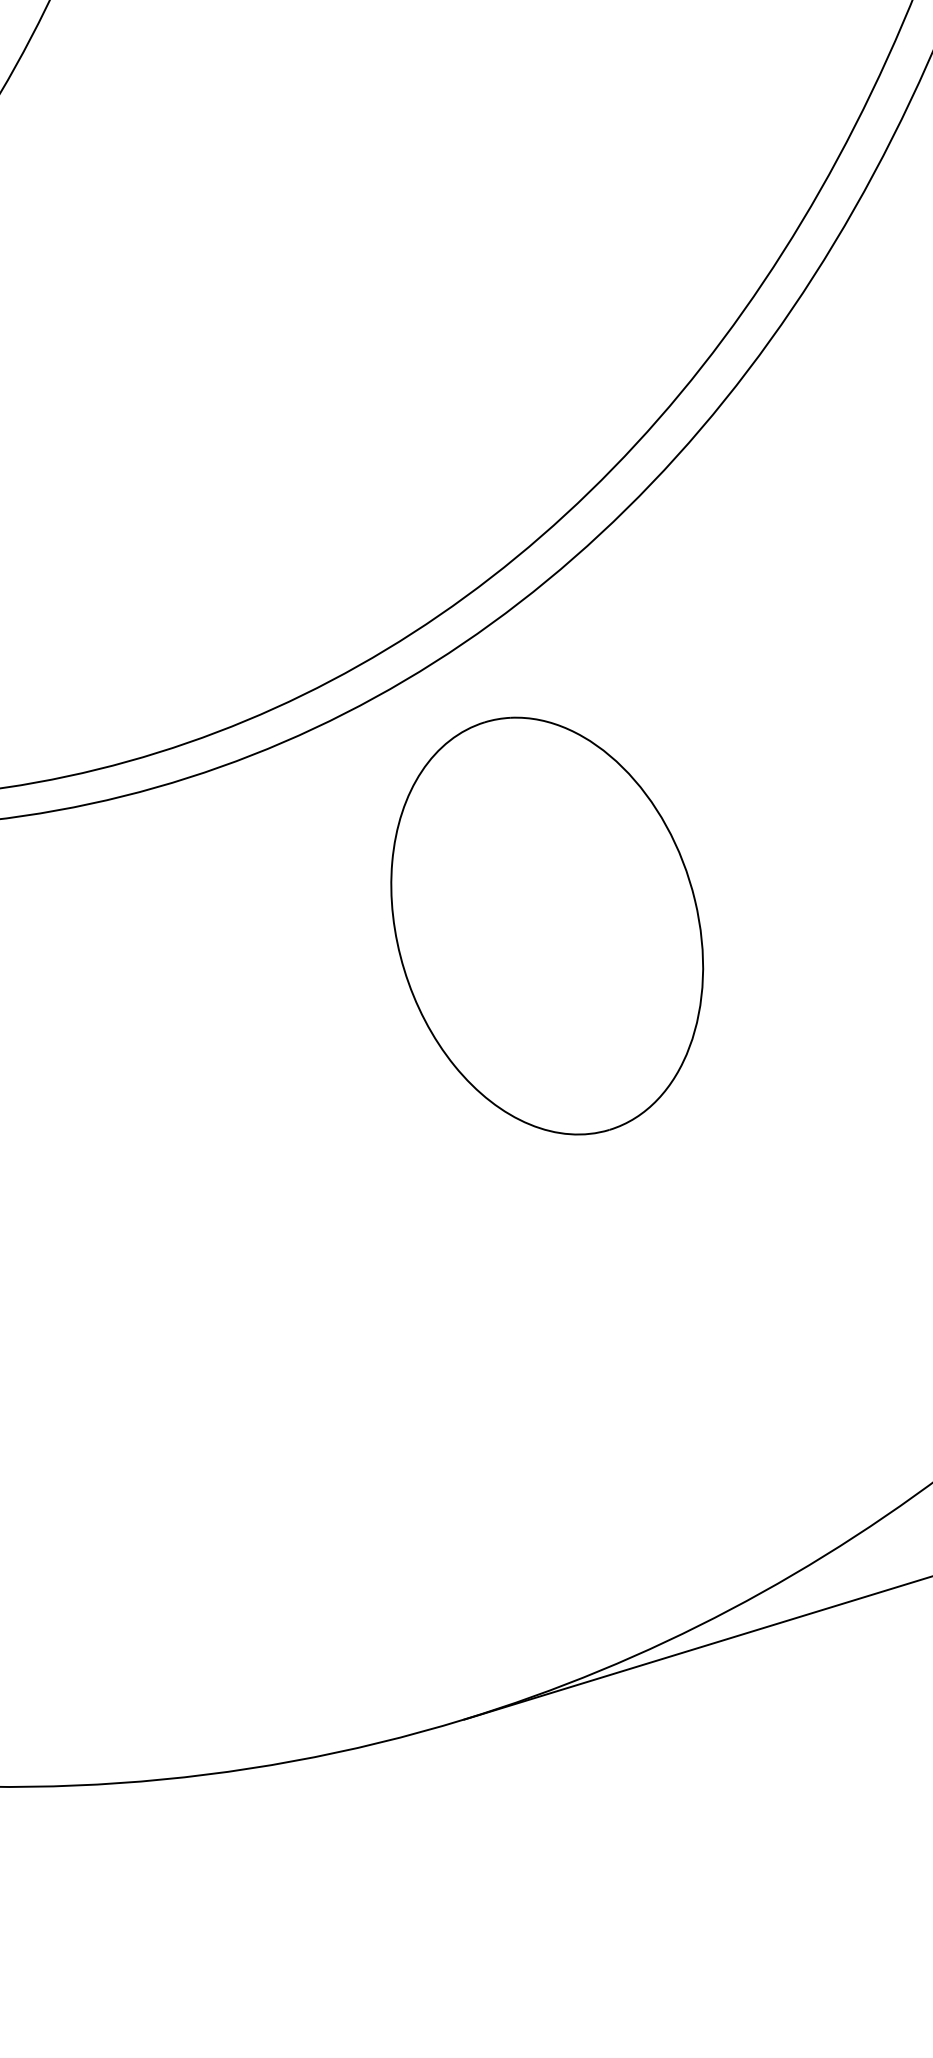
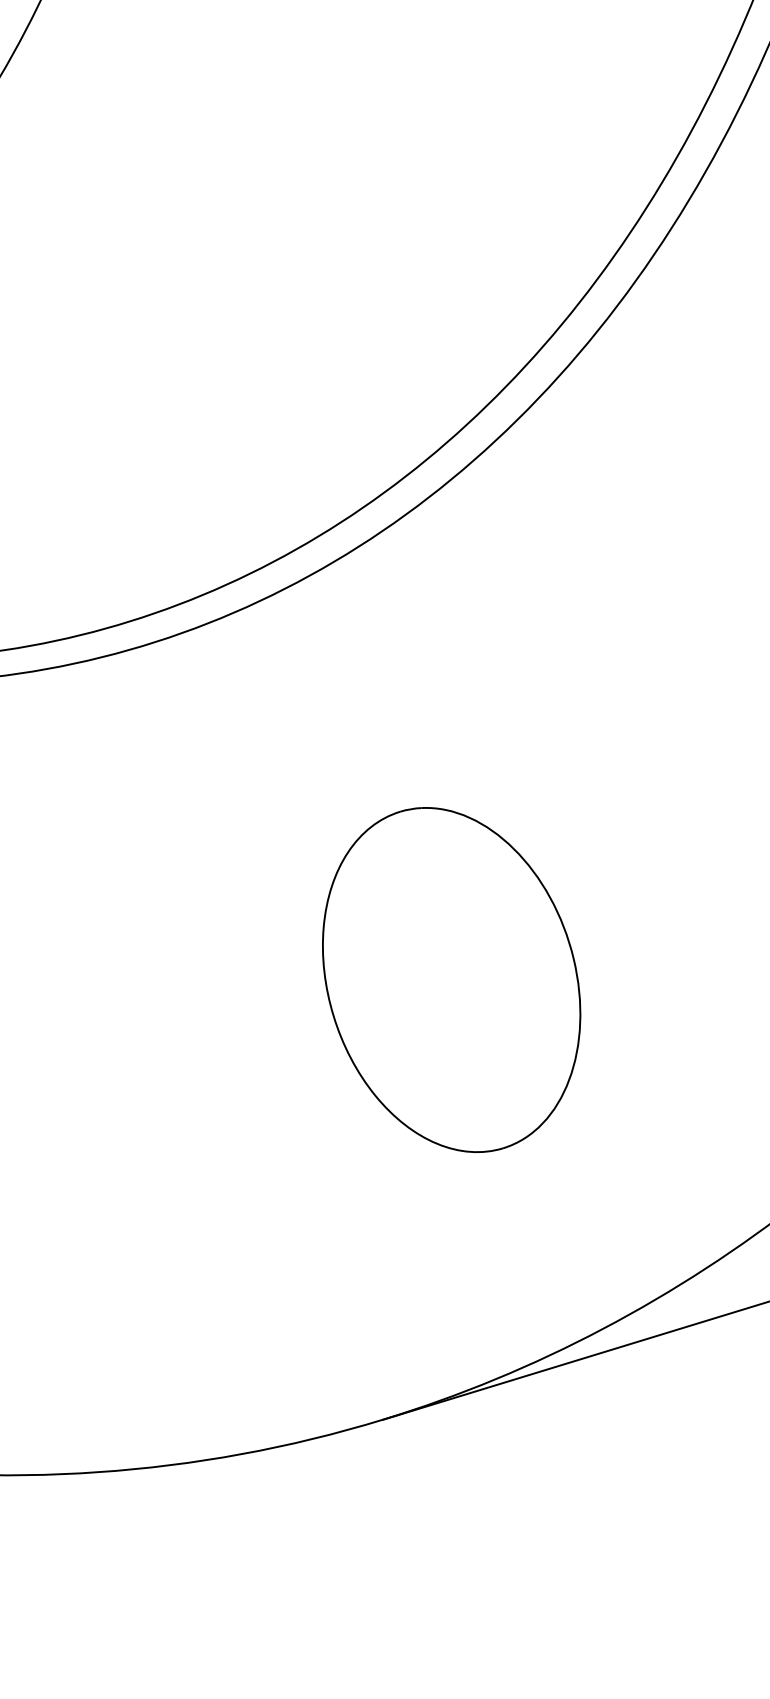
part: (547, 925) -> (451, 979), moved

